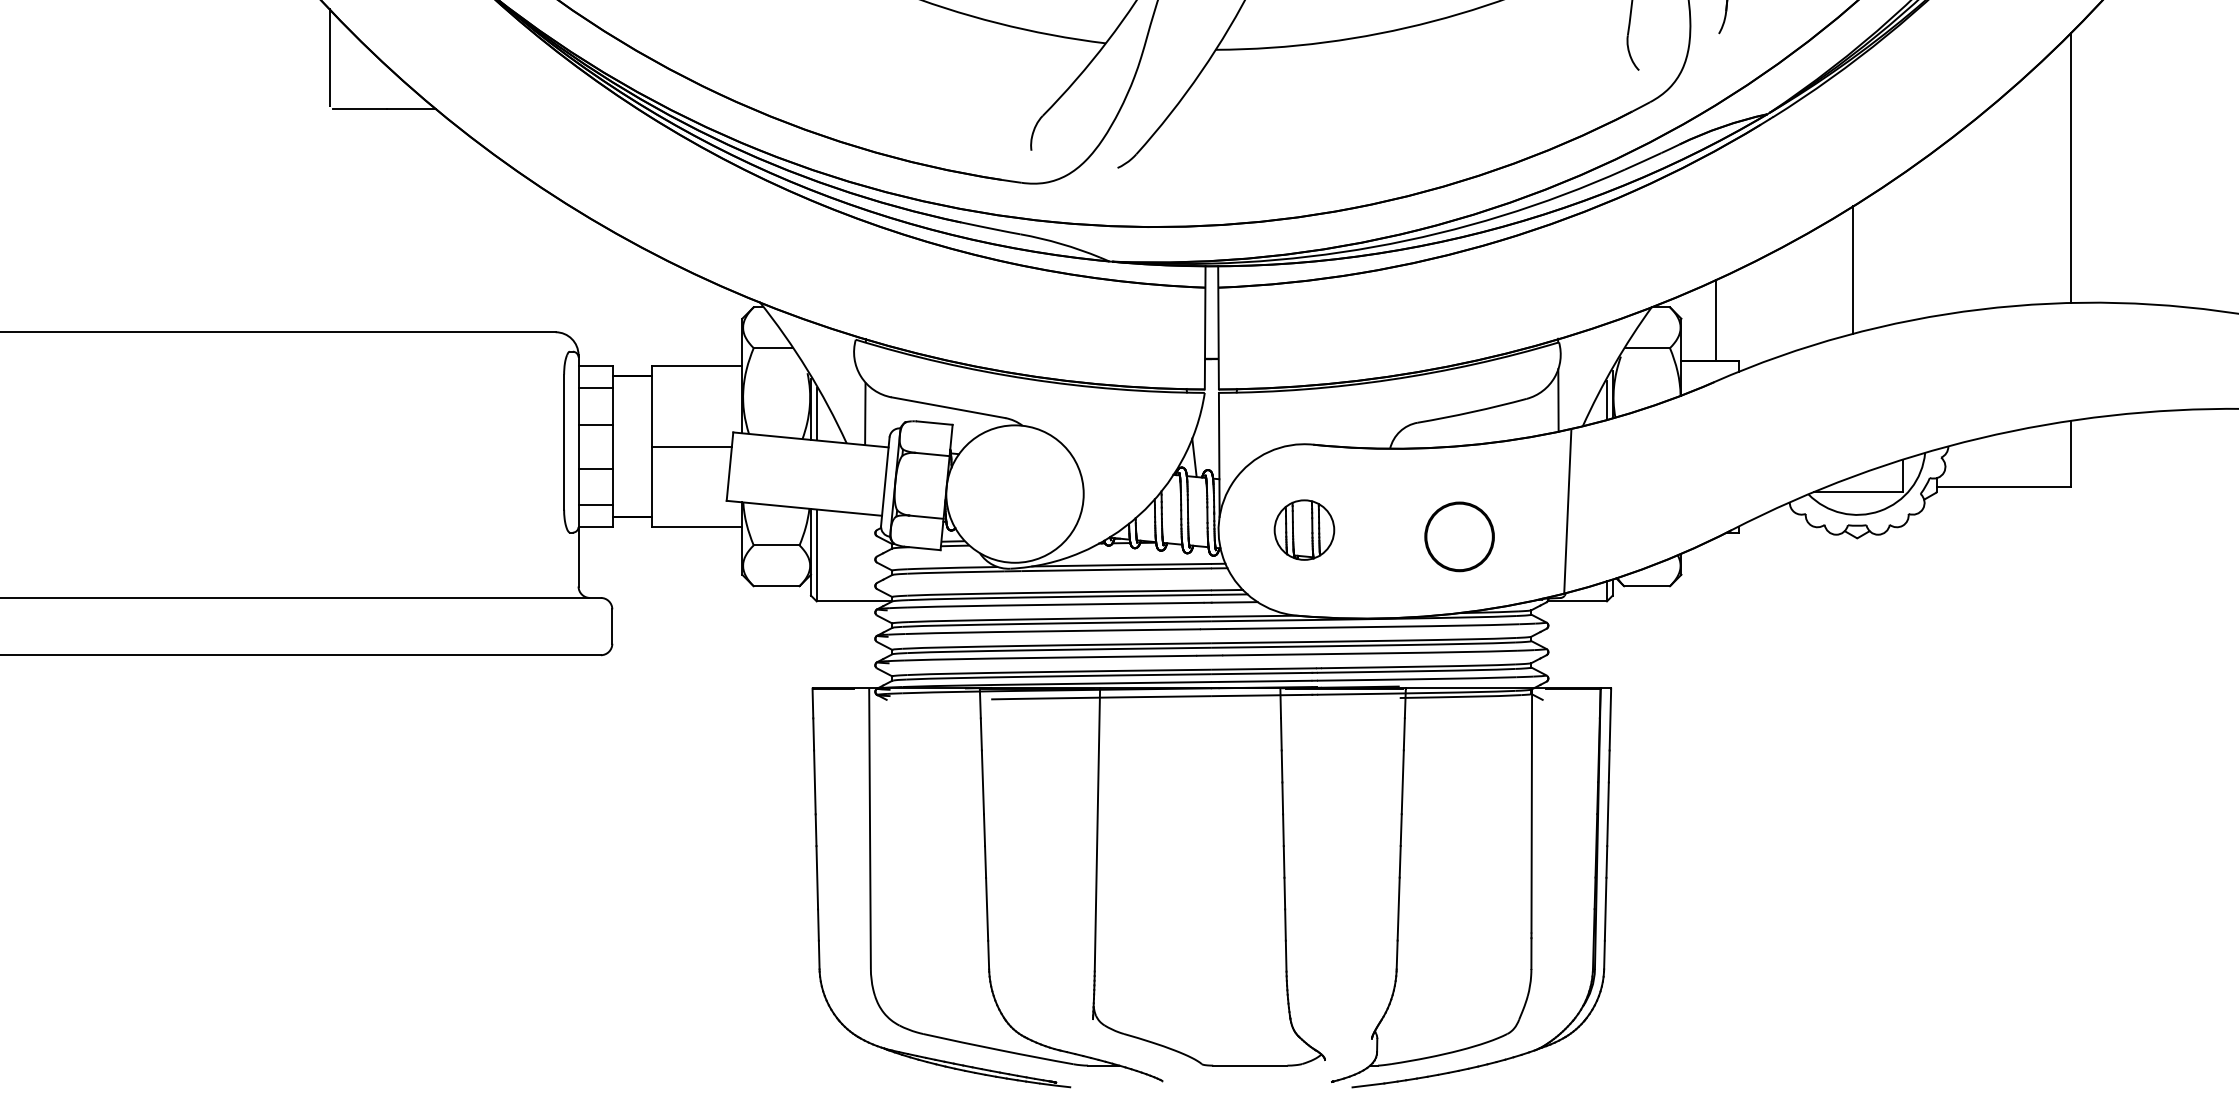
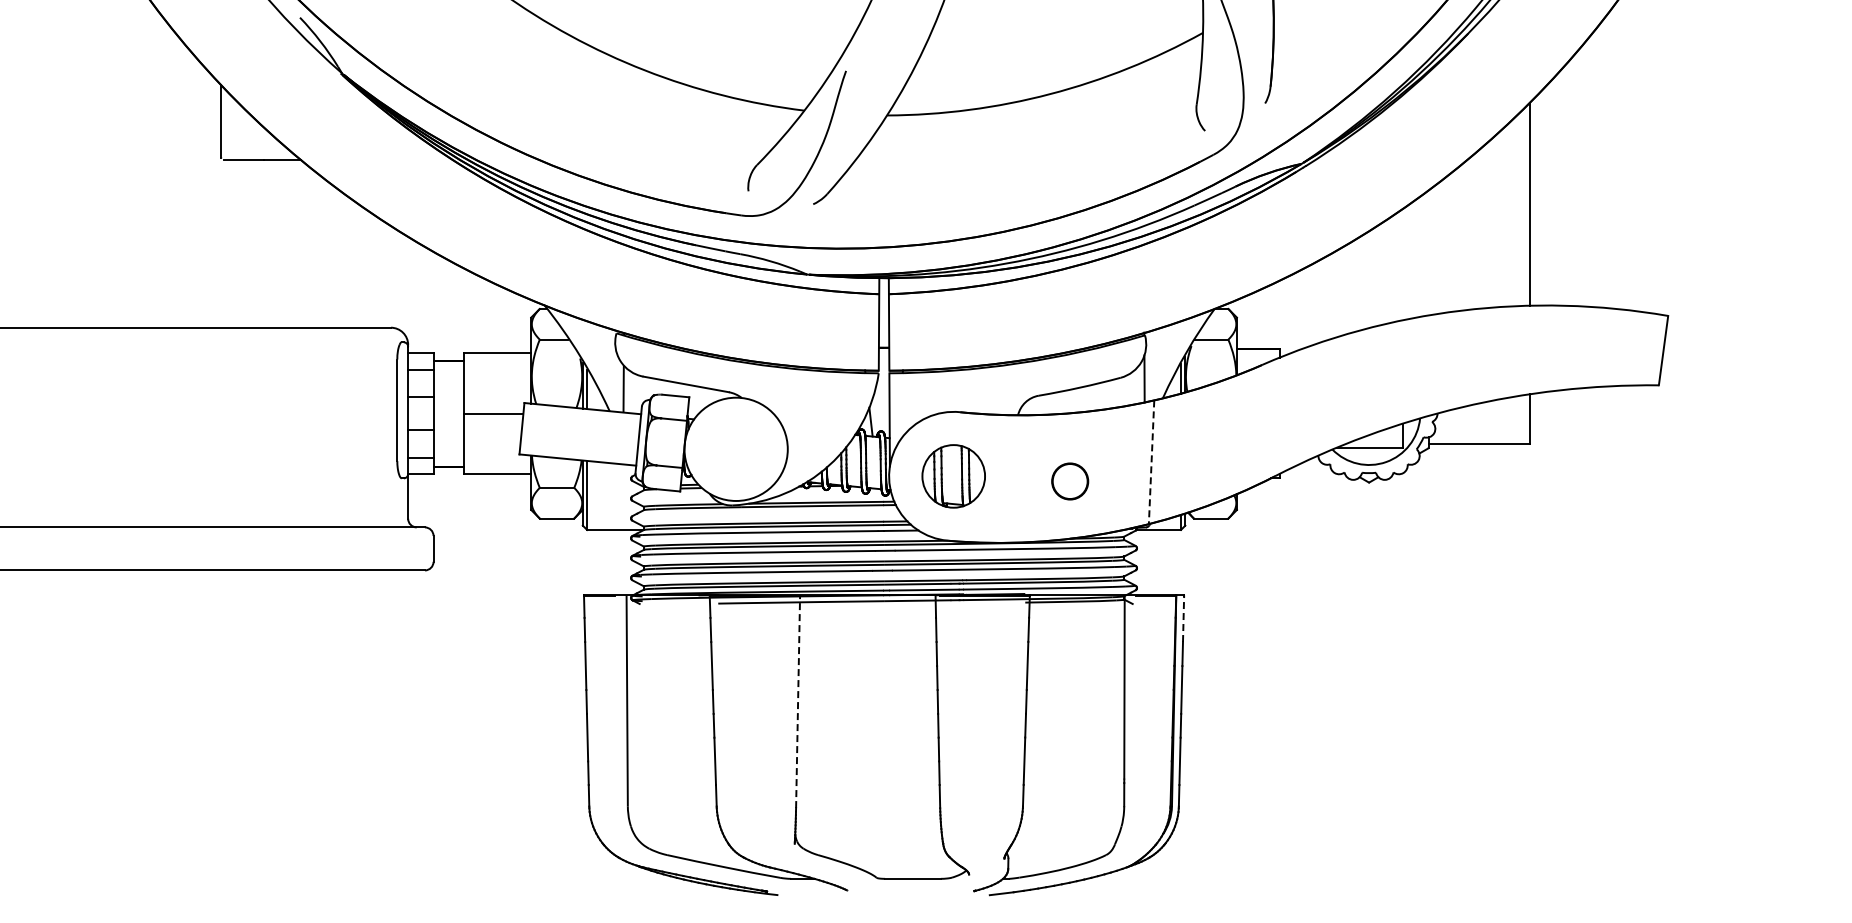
line: (1853, 269) -> (1366, 280), removed
line: (1715, 319) -> (1262, 318), removed
line: (1567, 511) -> (1151, 462), solid -> dashed
part: (1304, 530) -> (953, 476), size x1.4
part: (1458, 536) -> (1069, 481), size x0.7
line: (1610, 719) -> (1183, 618), solid -> dashed
line: (1097, 829) -> (798, 701), solid -> dashed

